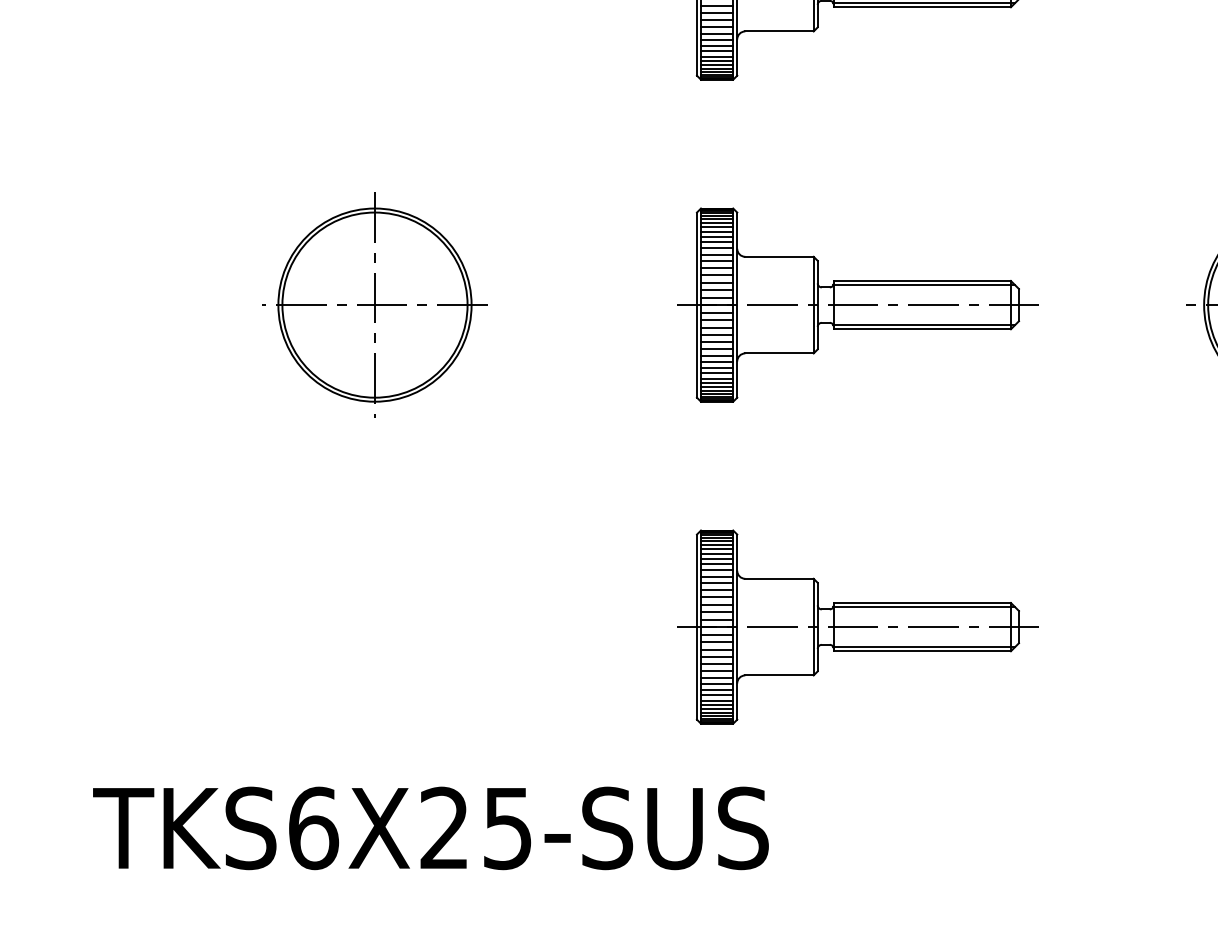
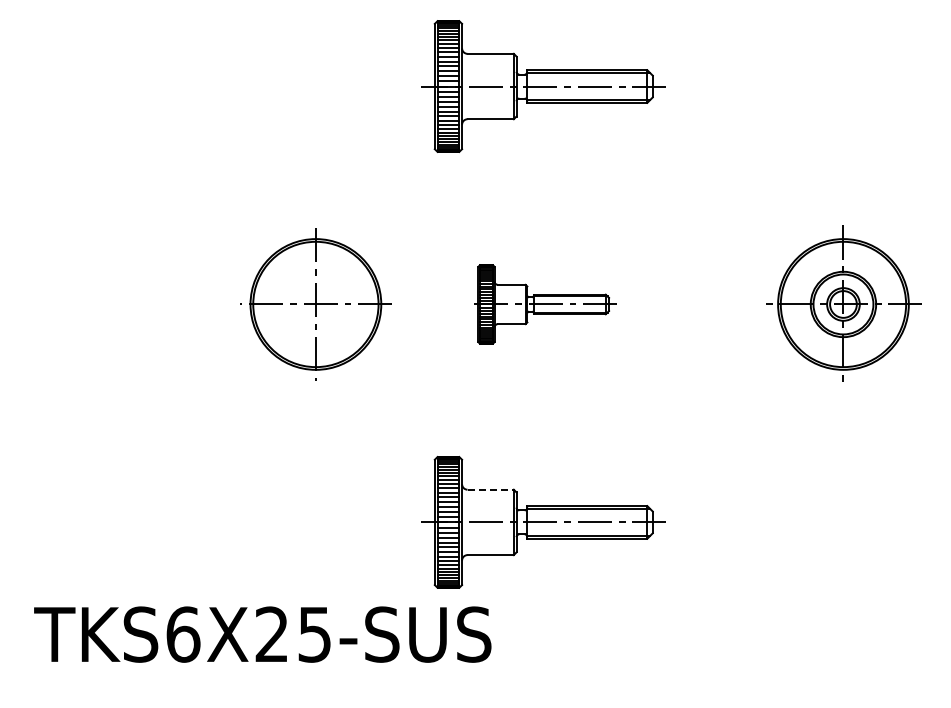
part: (374, 305) -> (315, 304), moved
part: (857, 305) -> (543, 304), size x0.6
line: (780, 578) -> (491, 489), solid -> dashed
text: (430, 828) -> (262, 634), moved

